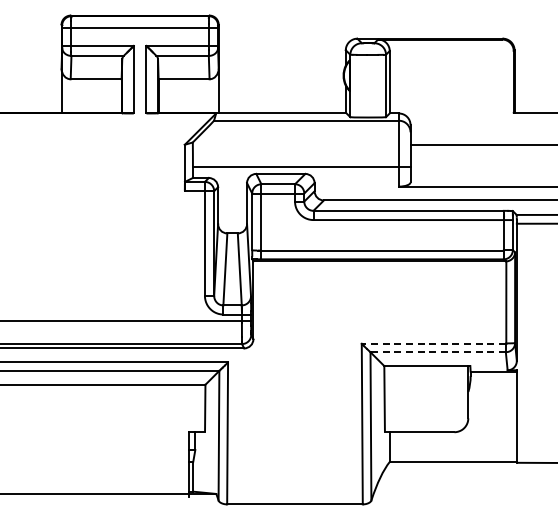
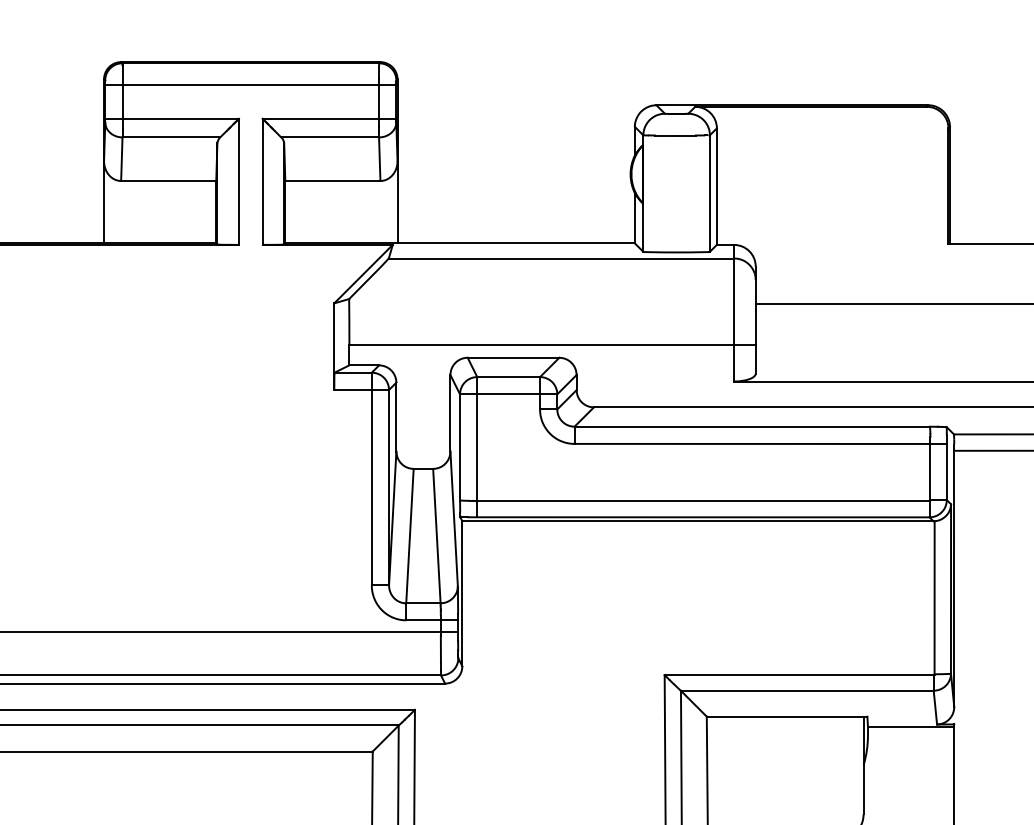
line: (433, 343) -> (798, 674), dashed -> solid
line: (438, 352) -> (807, 691), dashed -> solid

